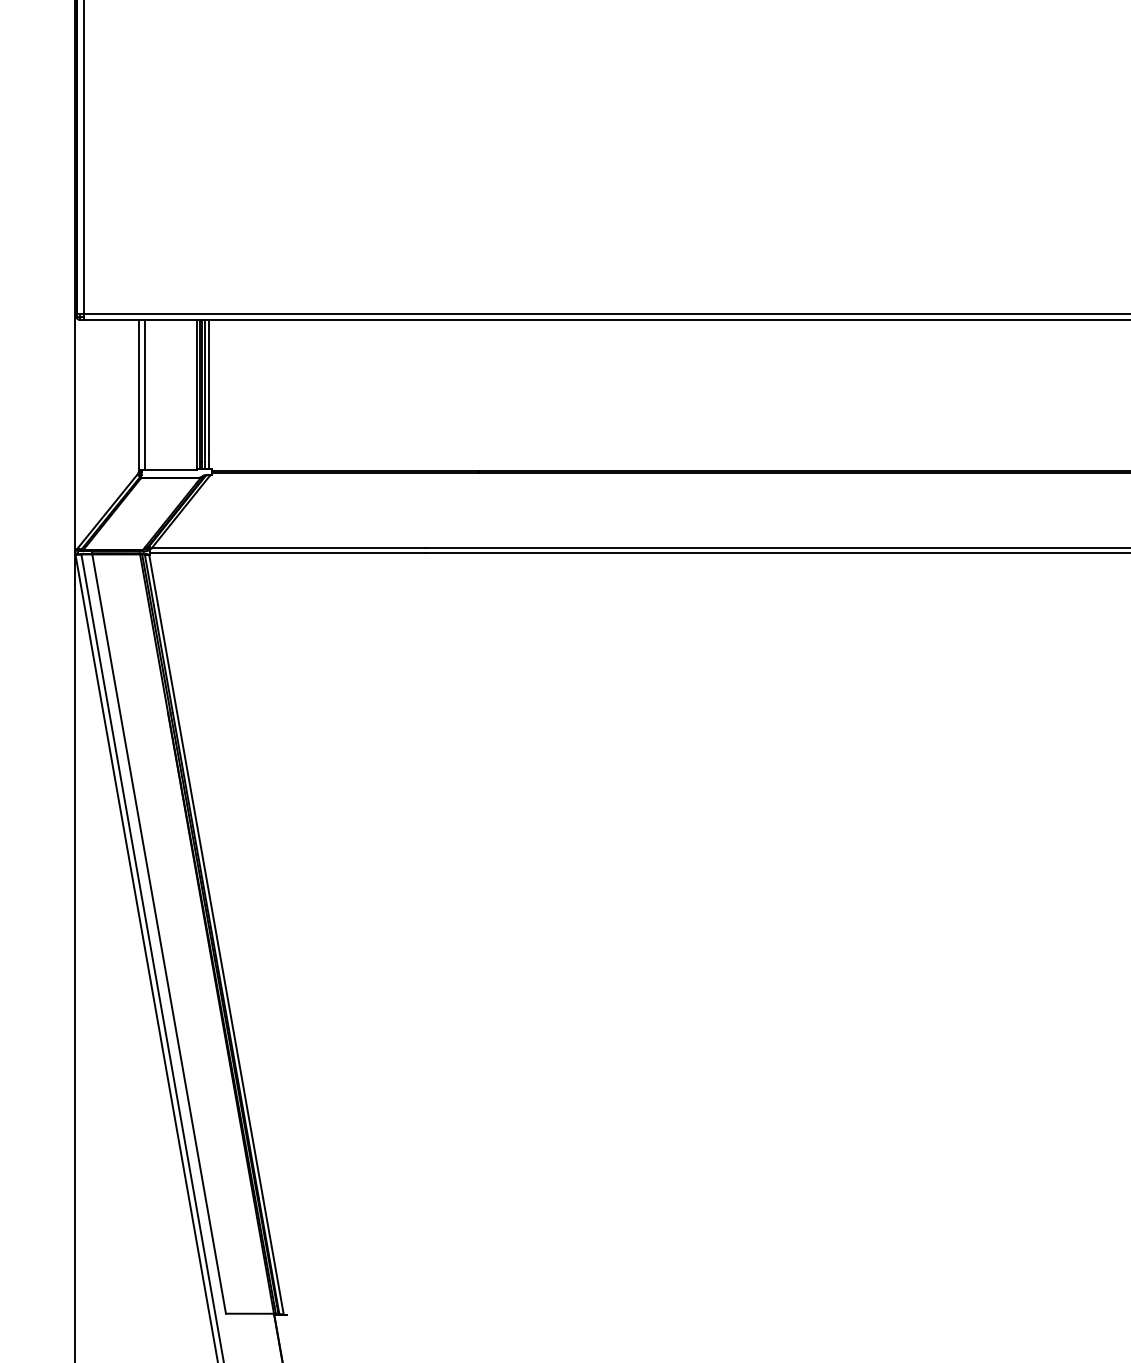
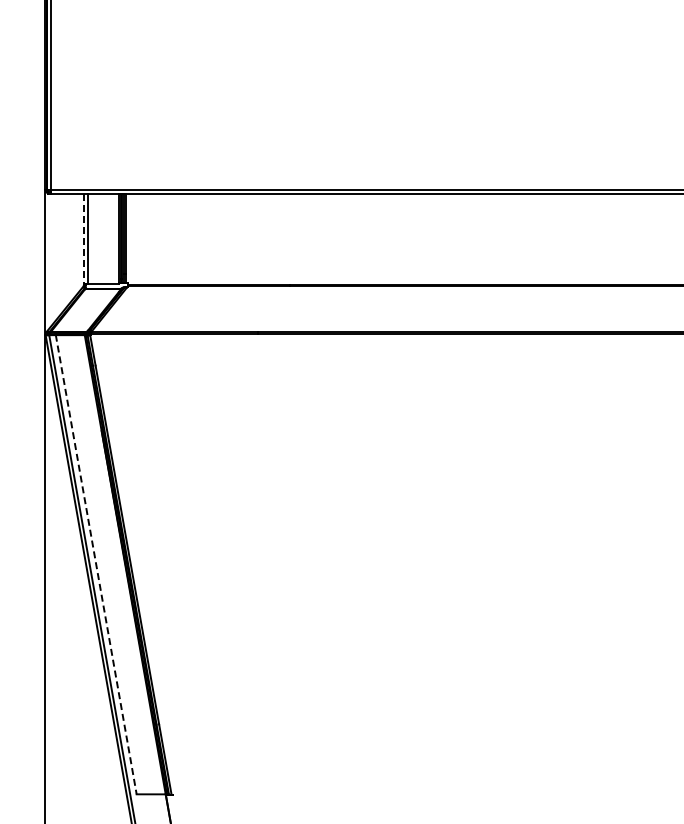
line: (138, 396) -> (83, 239), solid -> dashed
line: (159, 935) -> (96, 565), solid -> dashed

